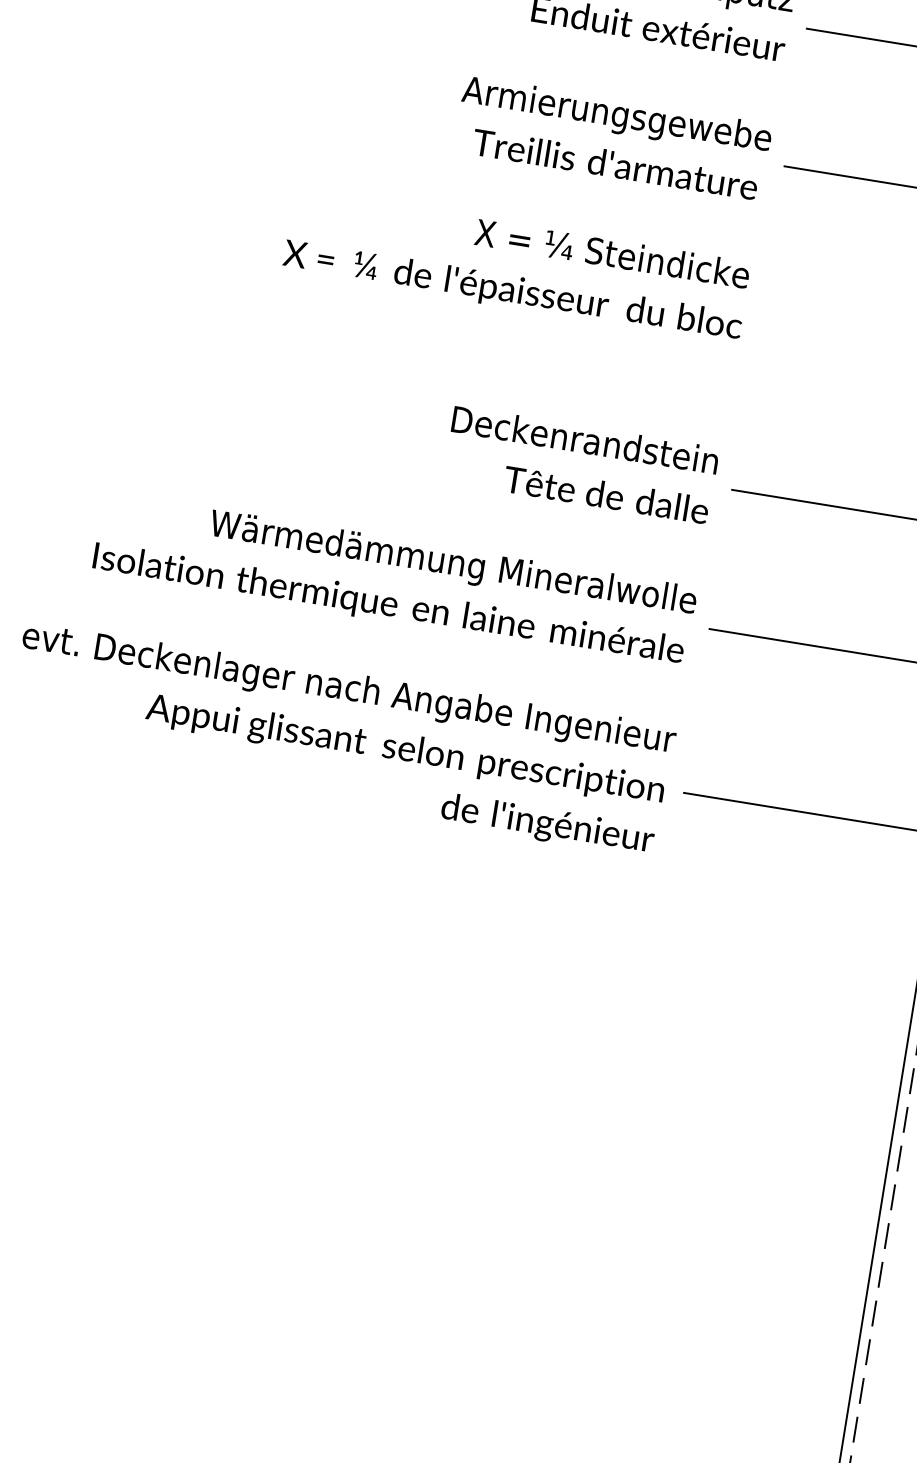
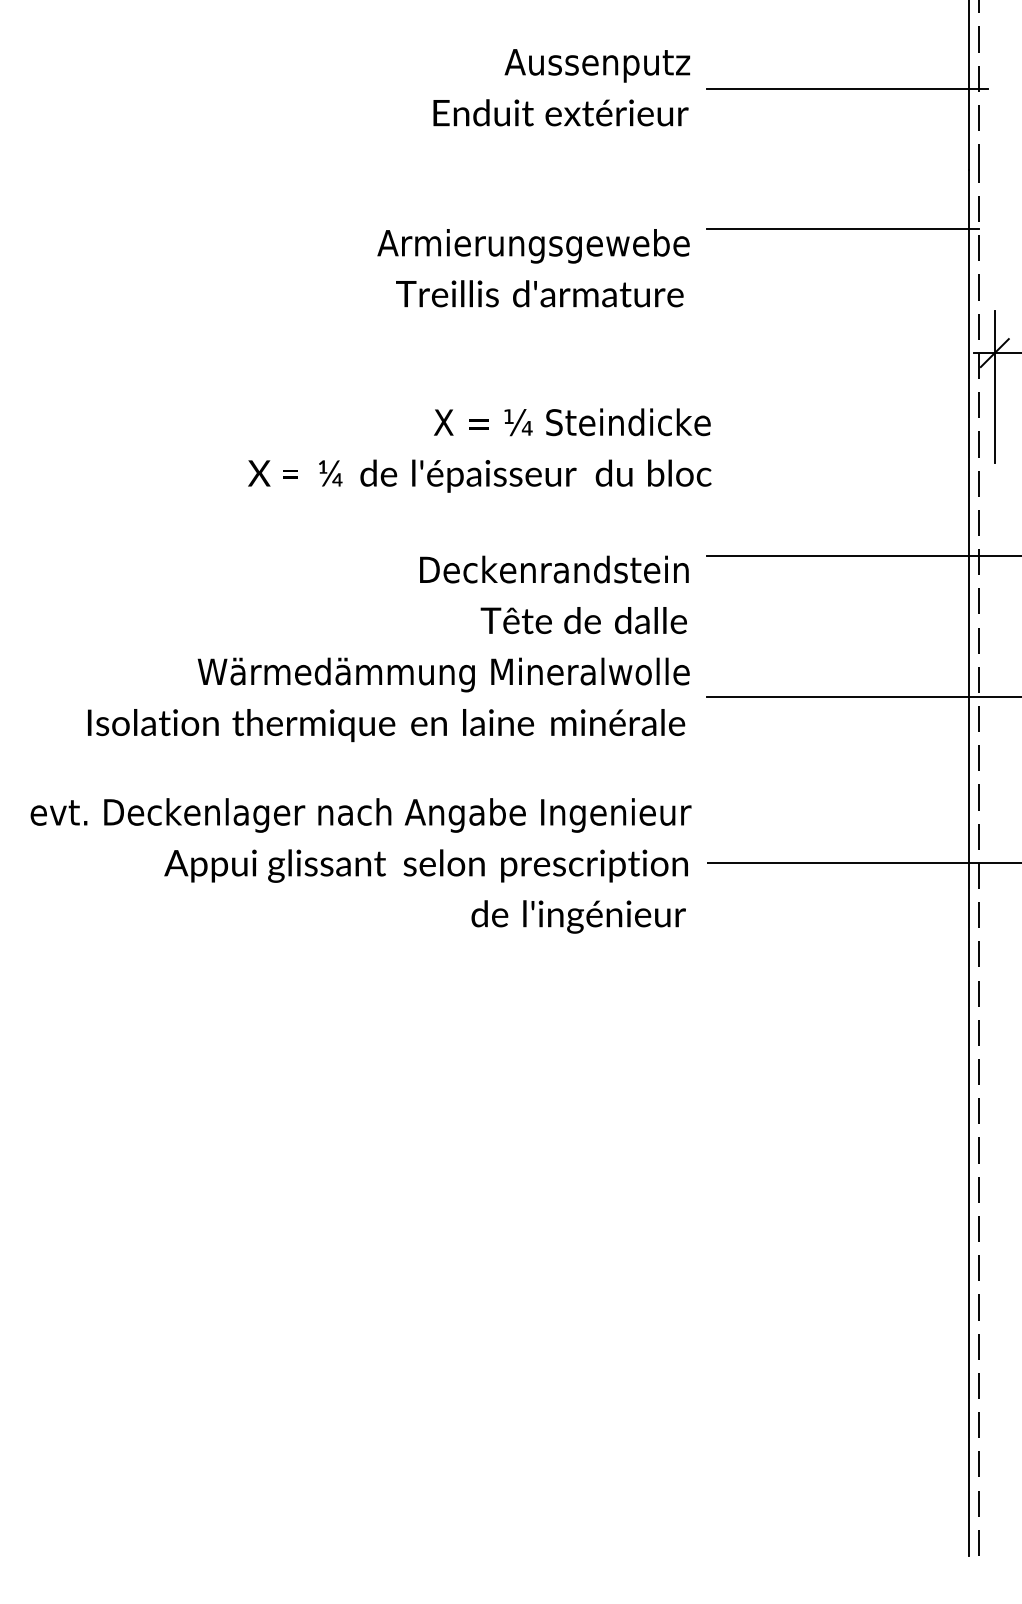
text: (613, 138) -> (533, 268), moved
text: (516, 266) -> (479, 450), moved
text: (581, 464) -> (554, 594), moved

